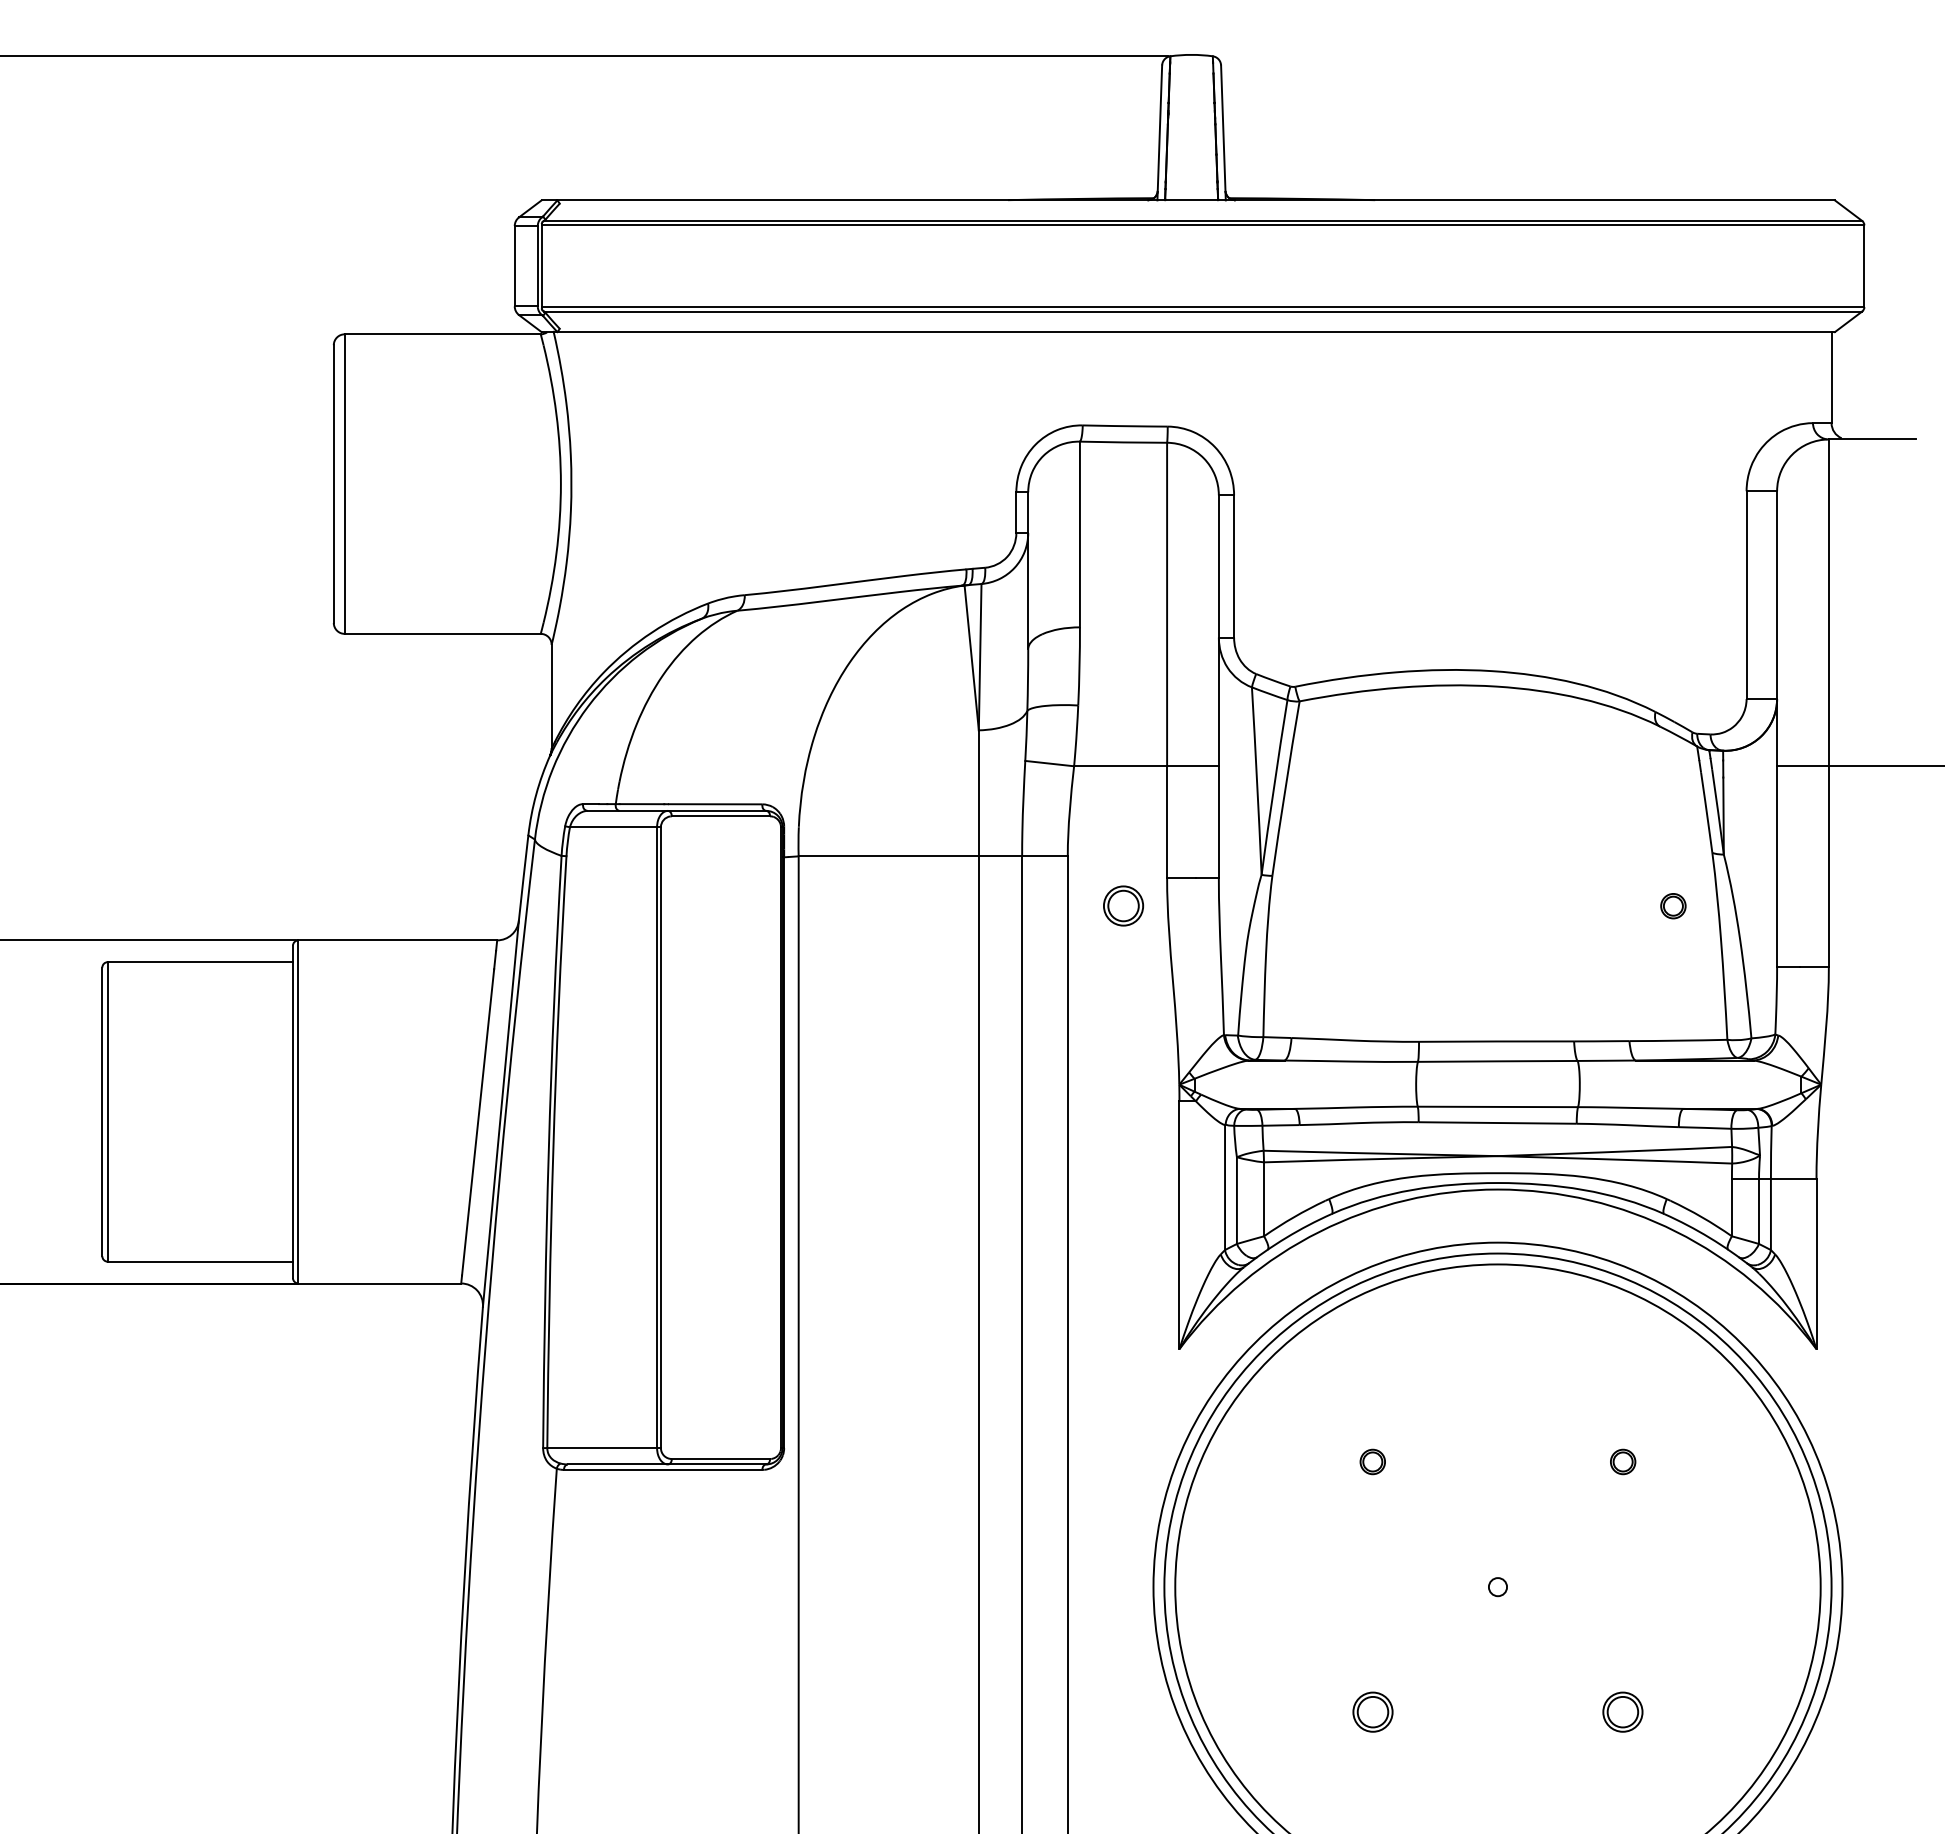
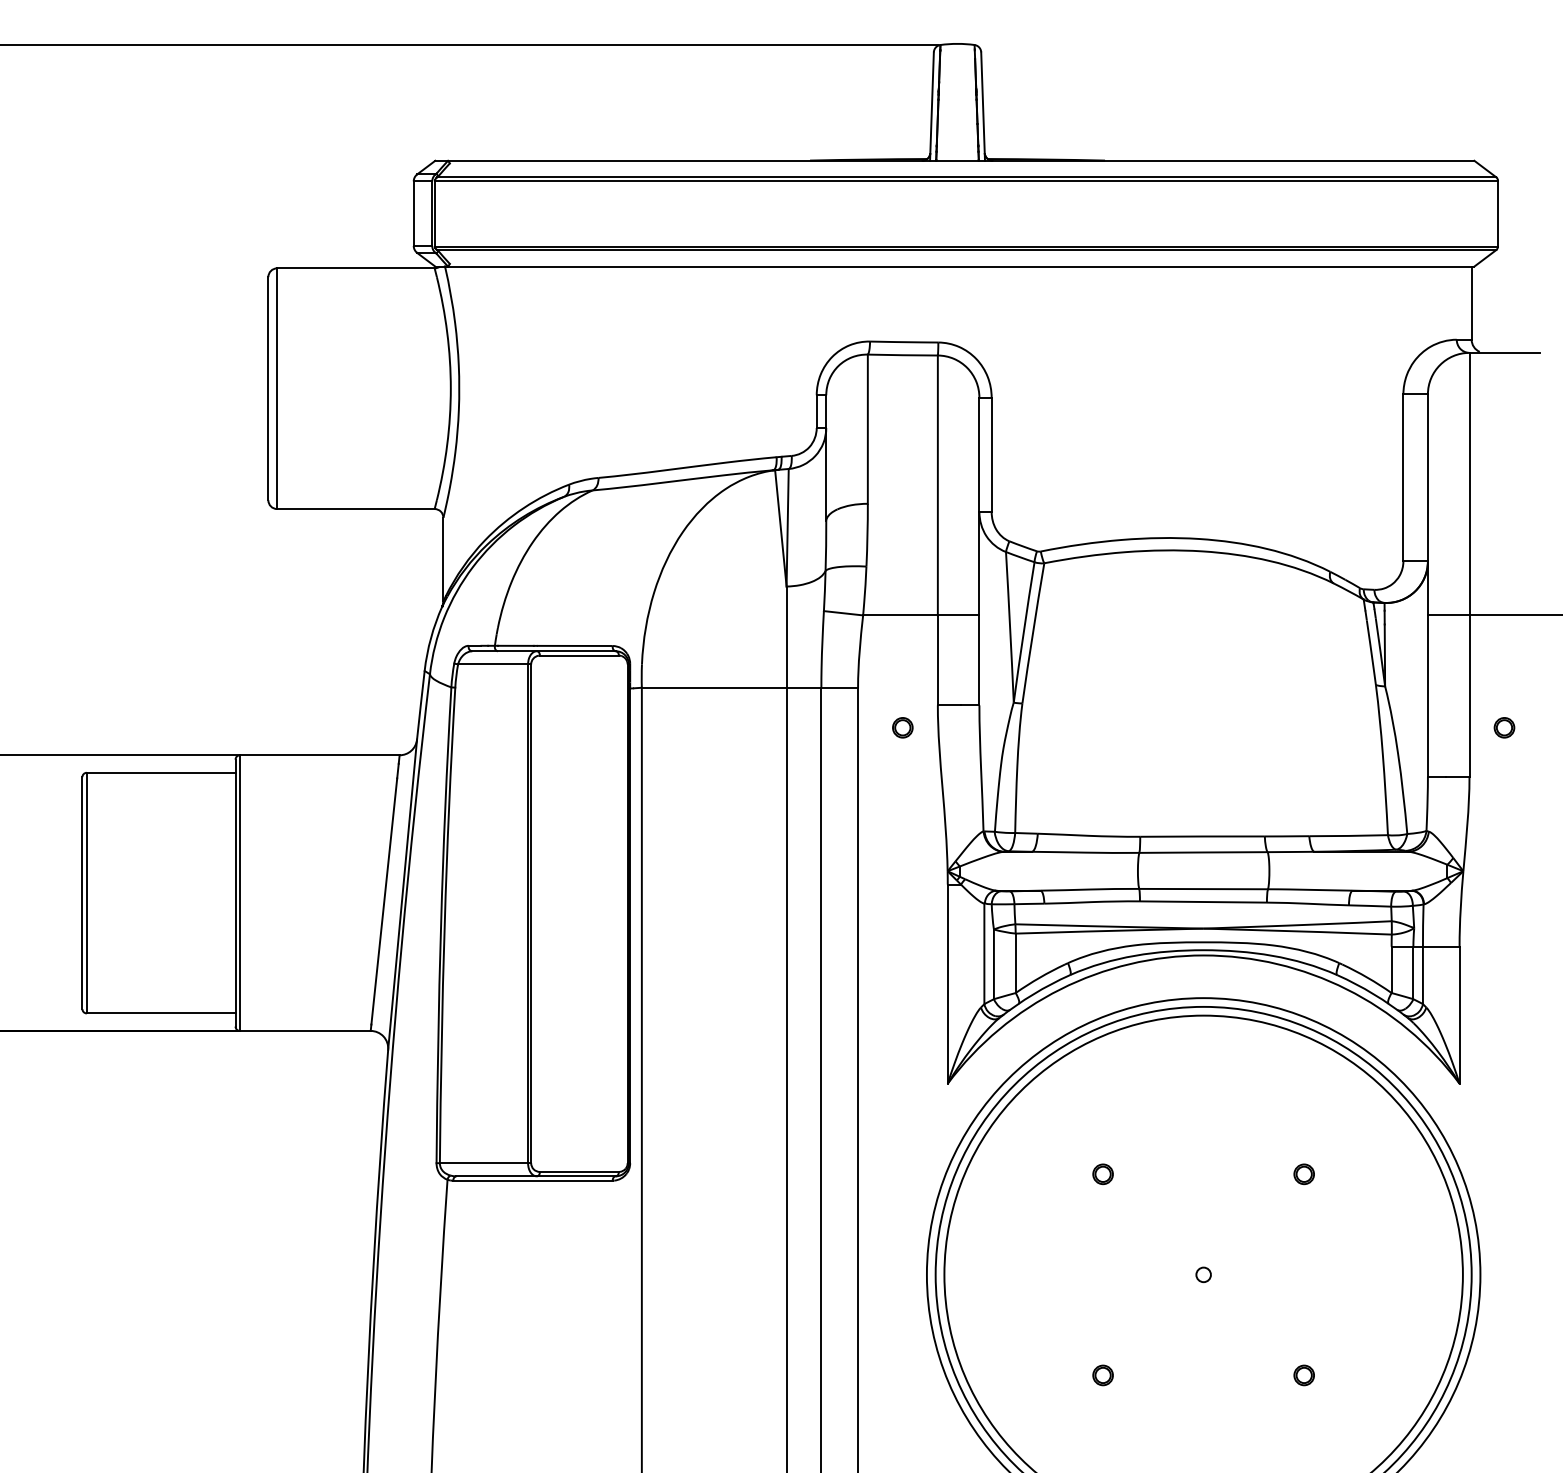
part: (1123, 906) -> (902, 728), size x0.62
part: (1673, 906) -> (1504, 728), moved
part: (1372, 1712) -> (1102, 1375), size x0.62
part: (1623, 1712) -> (1304, 1375), size x0.62

